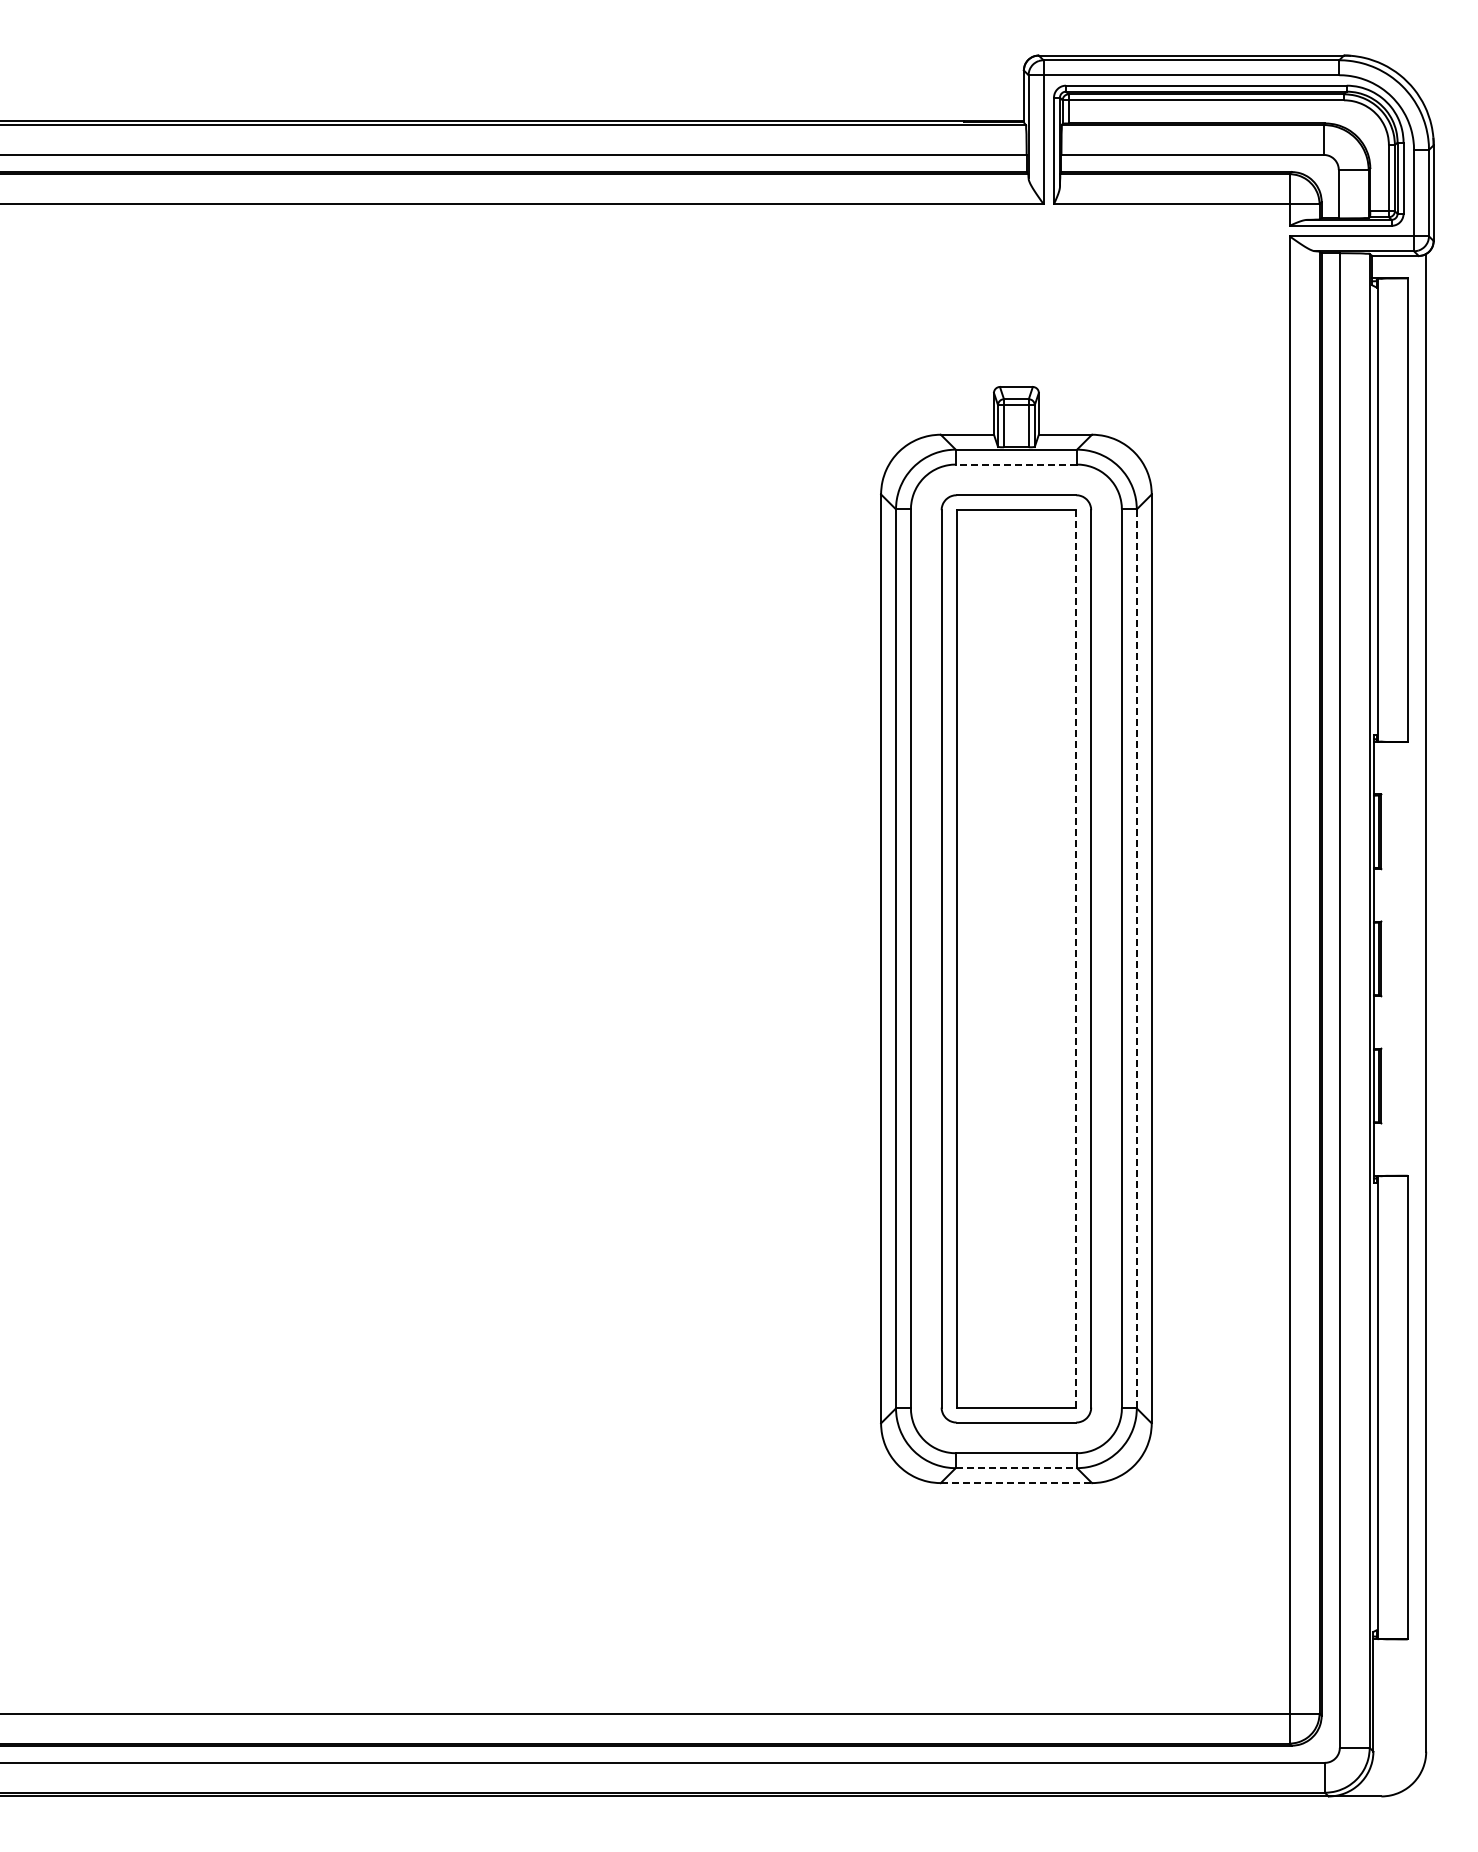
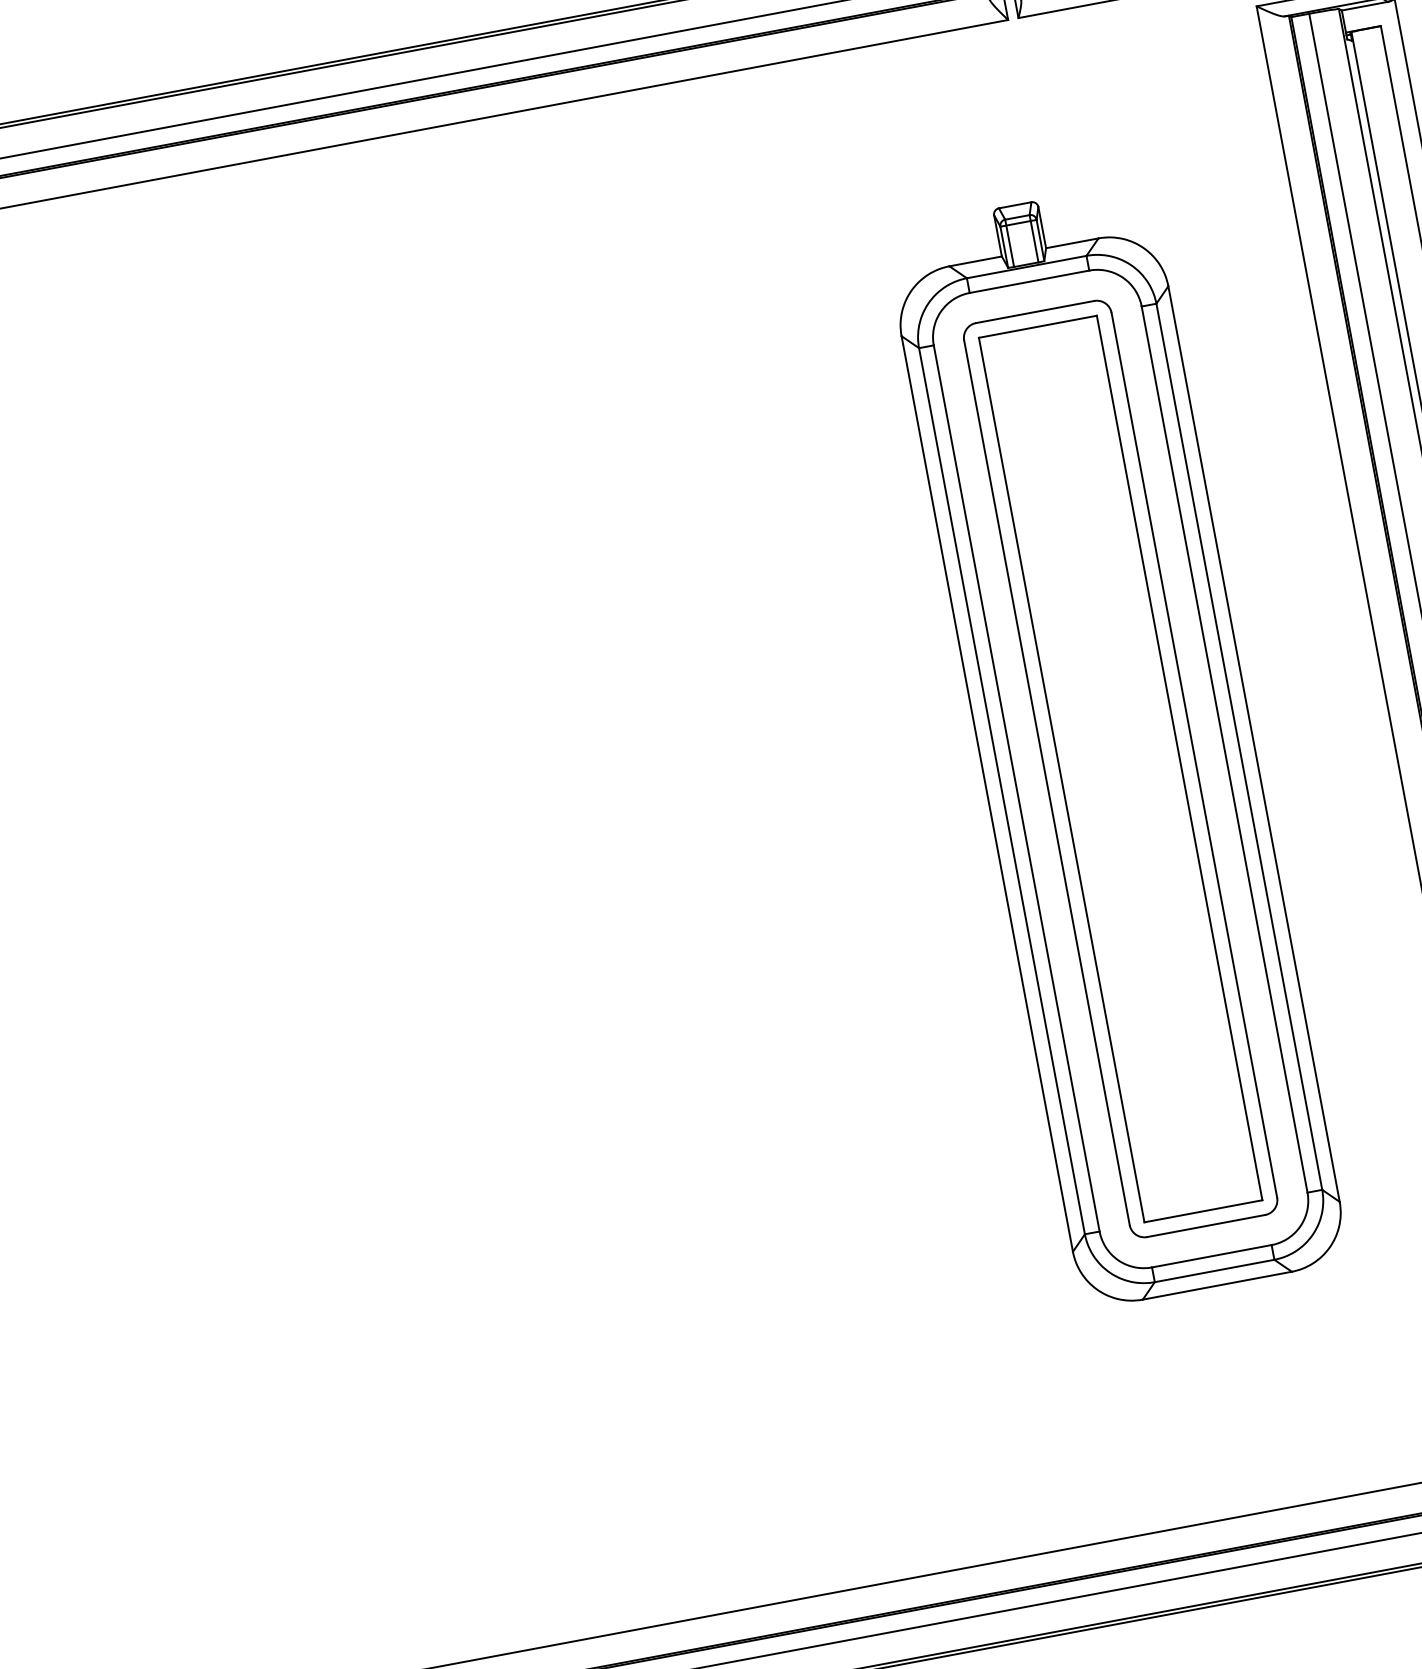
line: (1016, 464) -> (1029, 281), dashed -> solid
line: (1076, 958) -> (1179, 757), dashed -> solid
line: (1136, 958) -> (1238, 746), dashed -> solid
line: (1016, 1468) -> (1214, 1271), dashed -> solid
line: (1016, 1483) -> (1217, 1286), dashed -> solid

